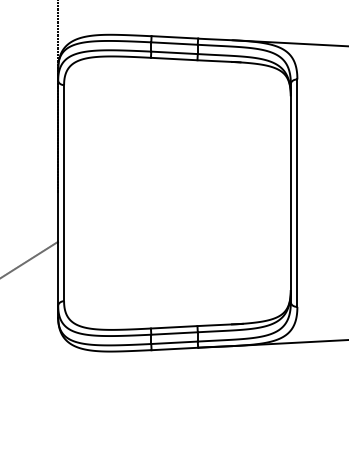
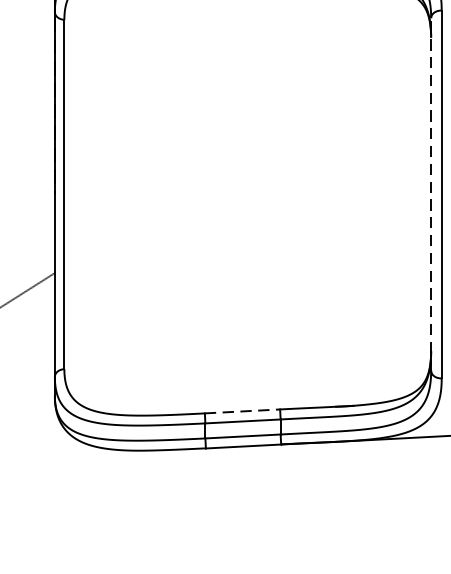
line: (290, 193) -> (430, 195), solid -> dashed
line: (175, 327) -> (244, 411), solid -> dashed

